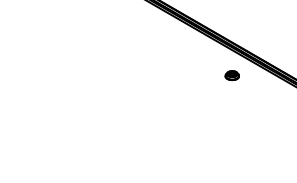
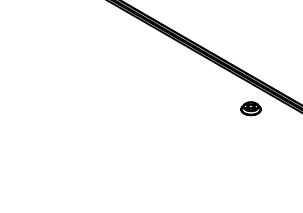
part: (231, 75) -> (250, 108), size x1.43

